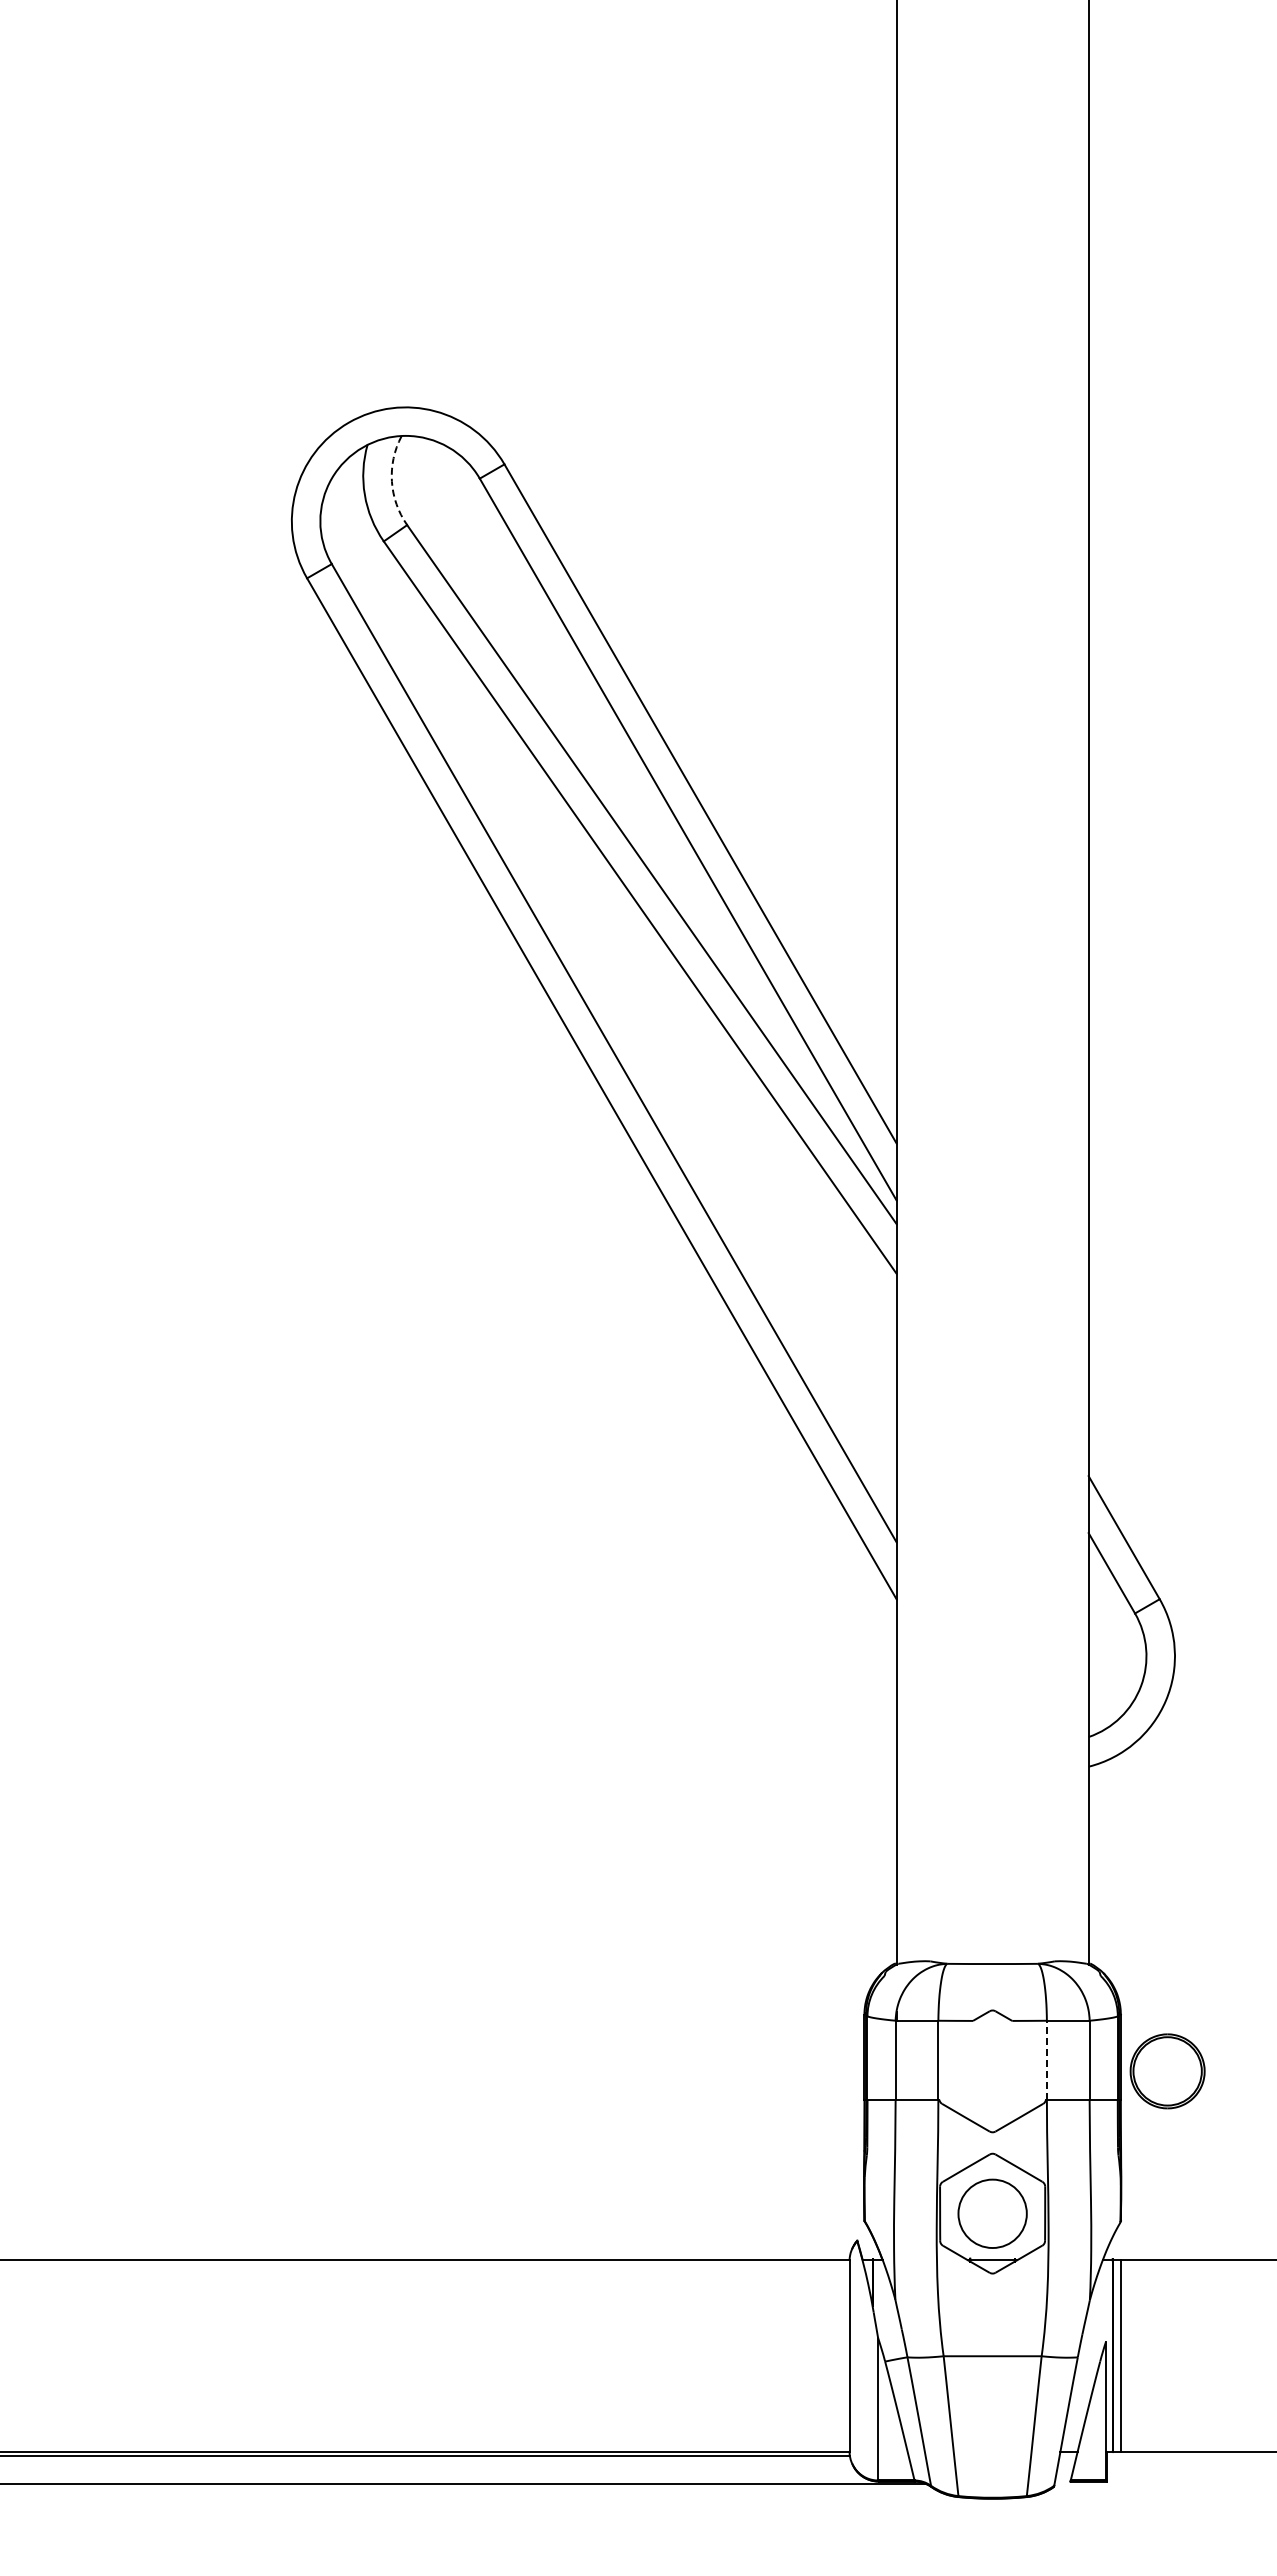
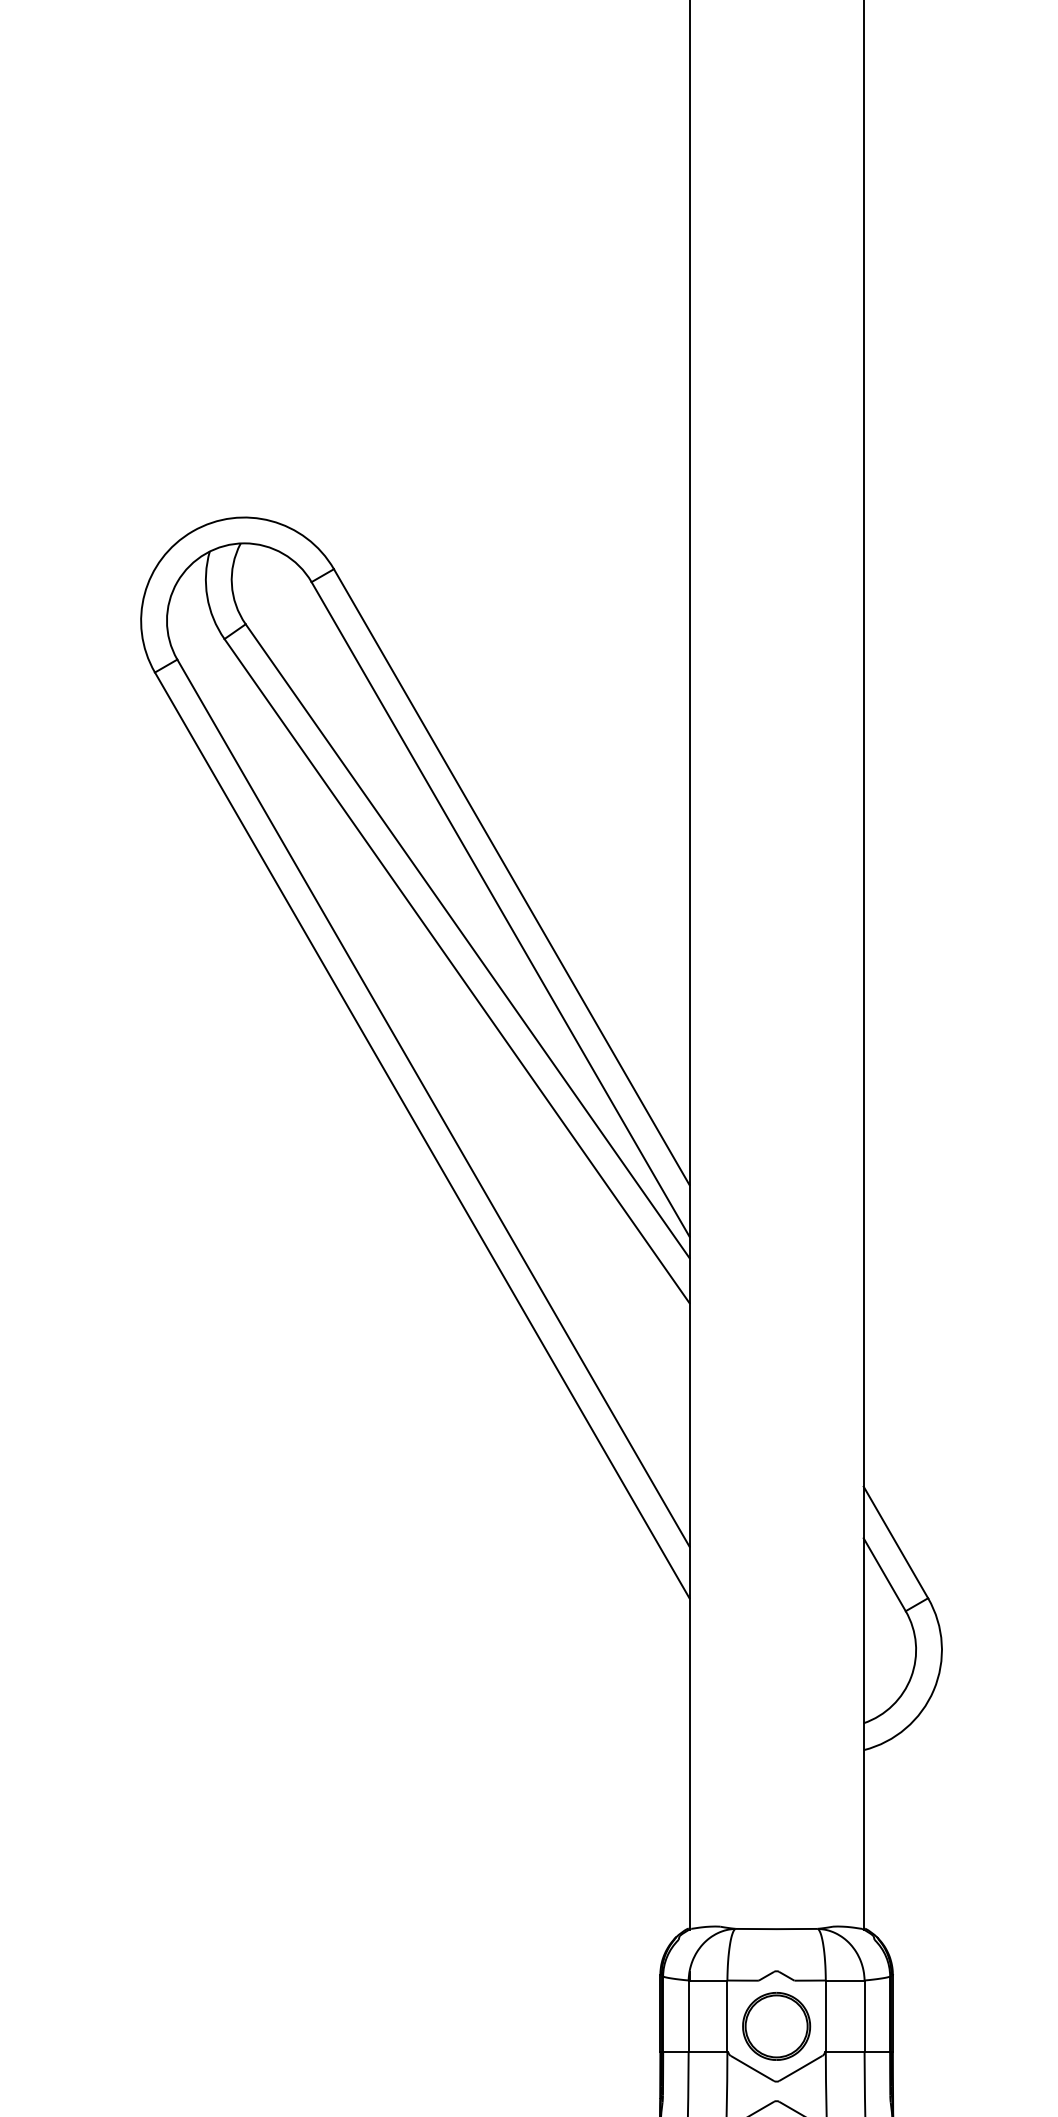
arc: (391, 481) -> (231, 584), dashed -> solid
line: (1046, 2060) -> (825, 2016), dashed -> solid
part: (1167, 2071) -> (776, 2026), moved

